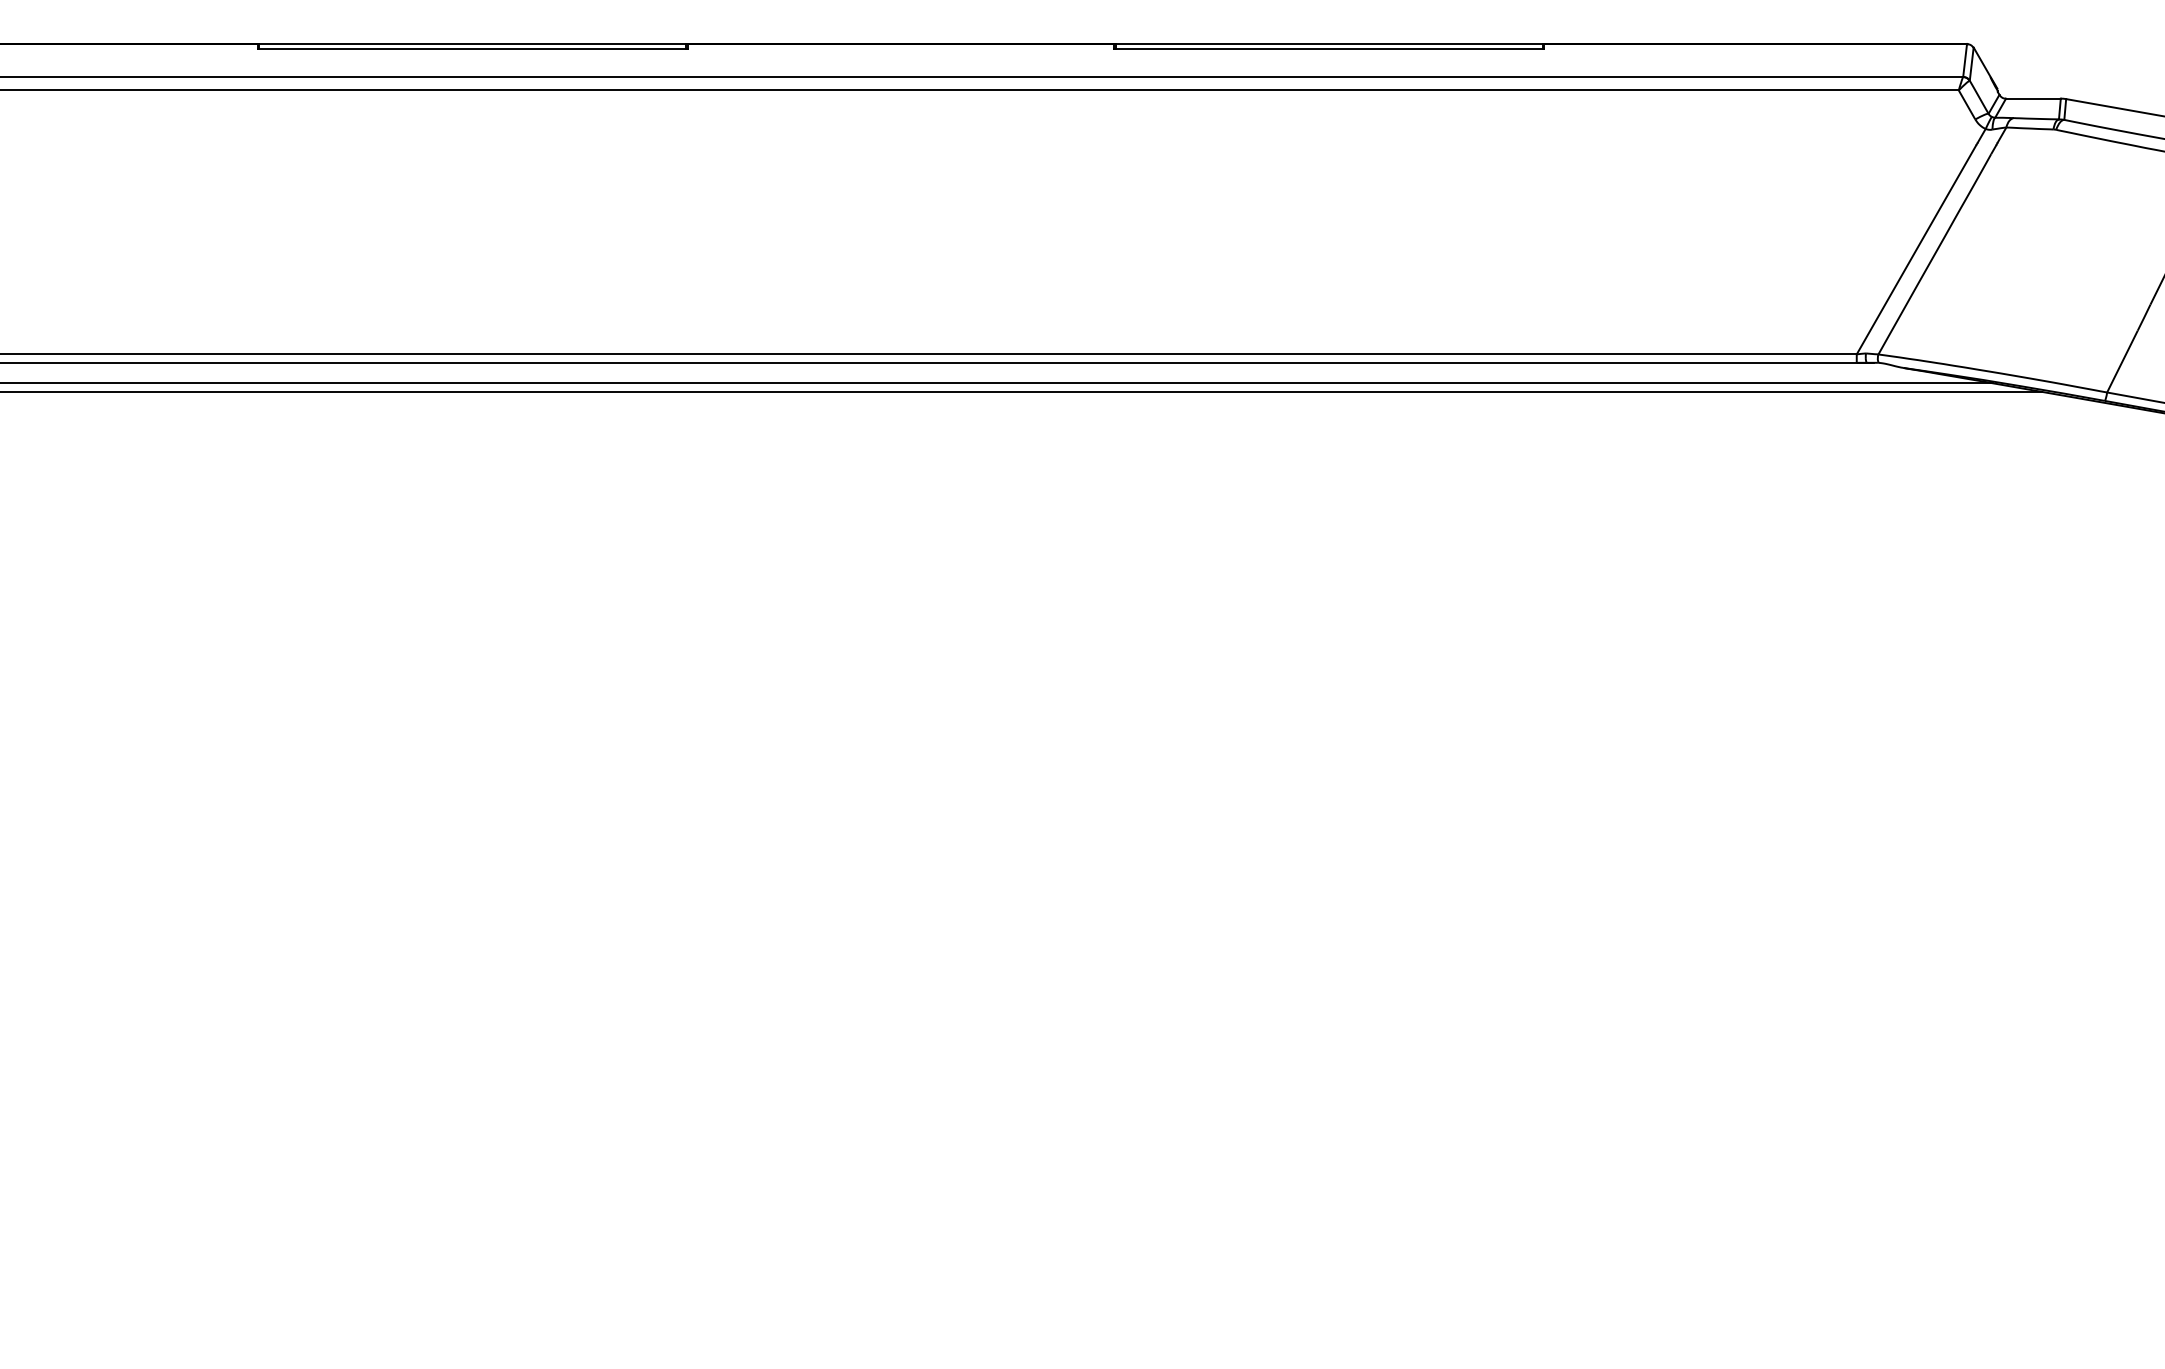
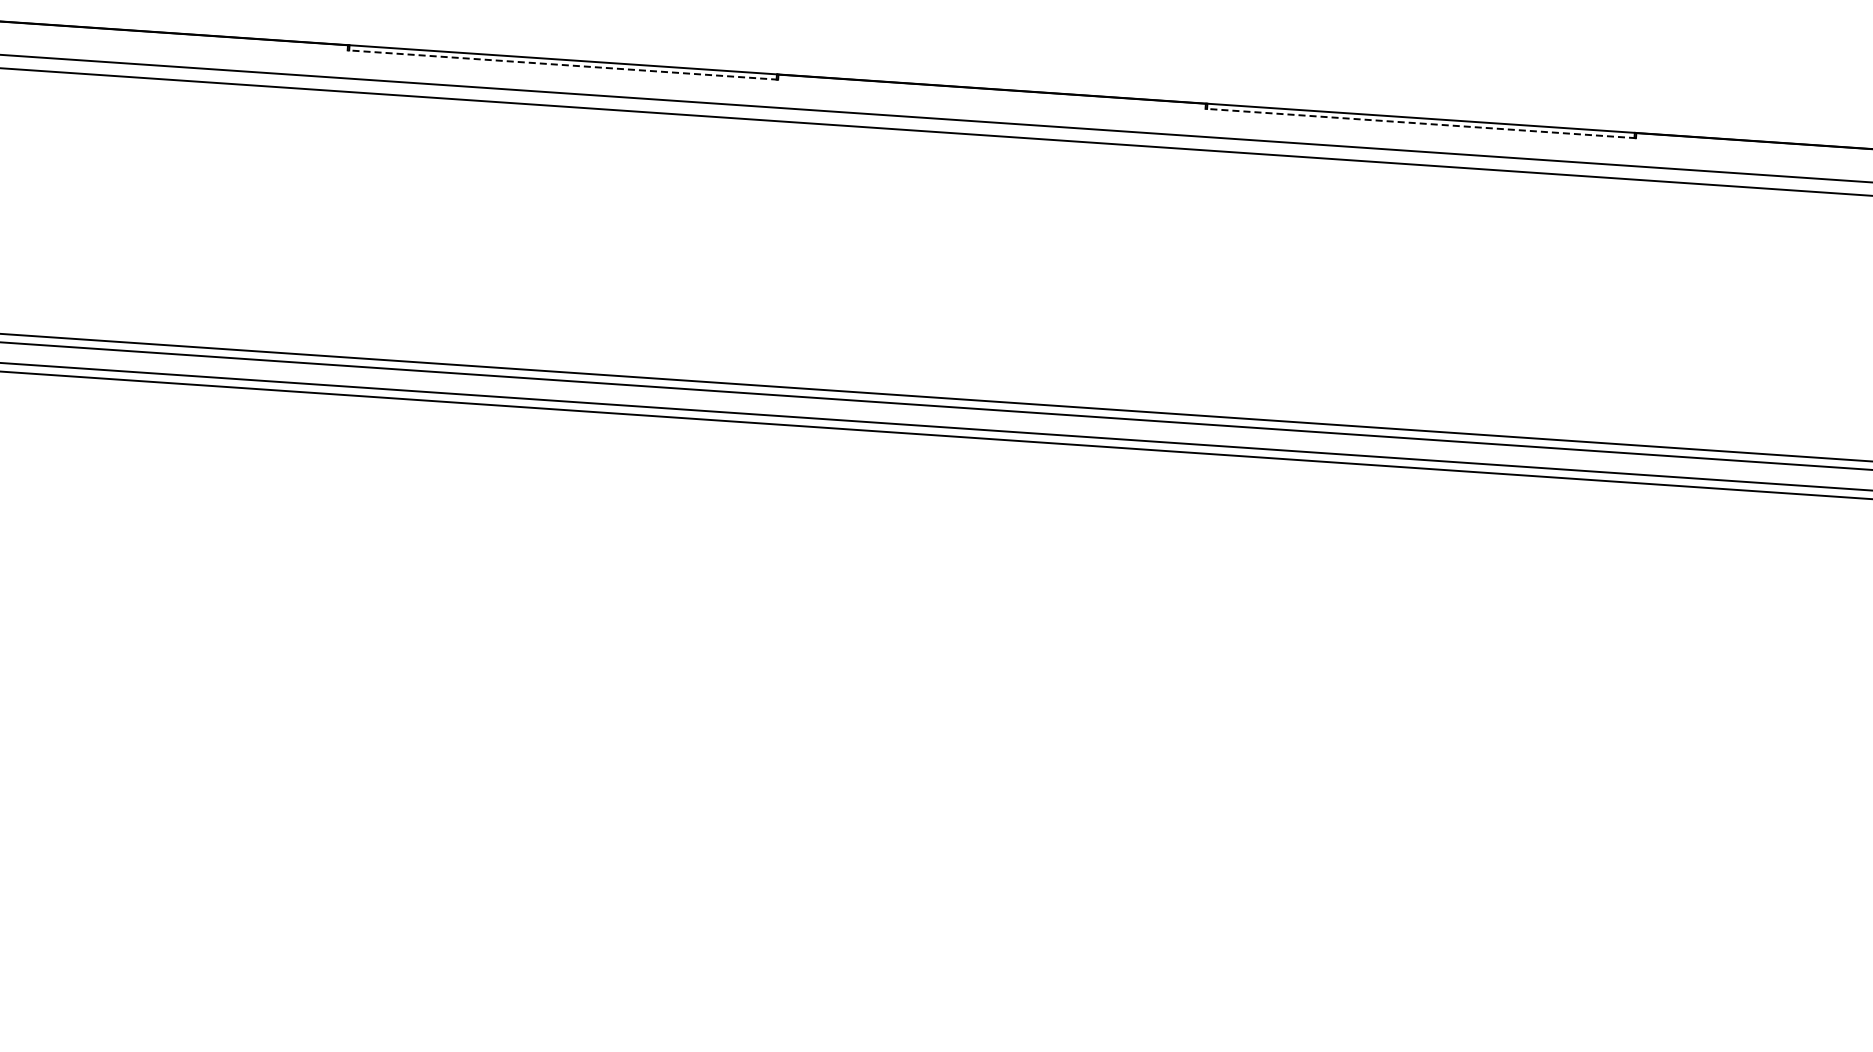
line: (472, 49) -> (562, 65), solid -> dashed
line: (1329, 49) -> (1420, 123), solid -> dashed

